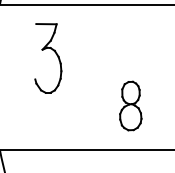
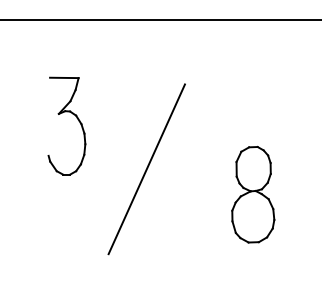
part: (48, 57) -> (67, 124), size x0.71
line: (88, 80) -> (146, 169), added
part: (130, 105) -> (252, 193), moved

